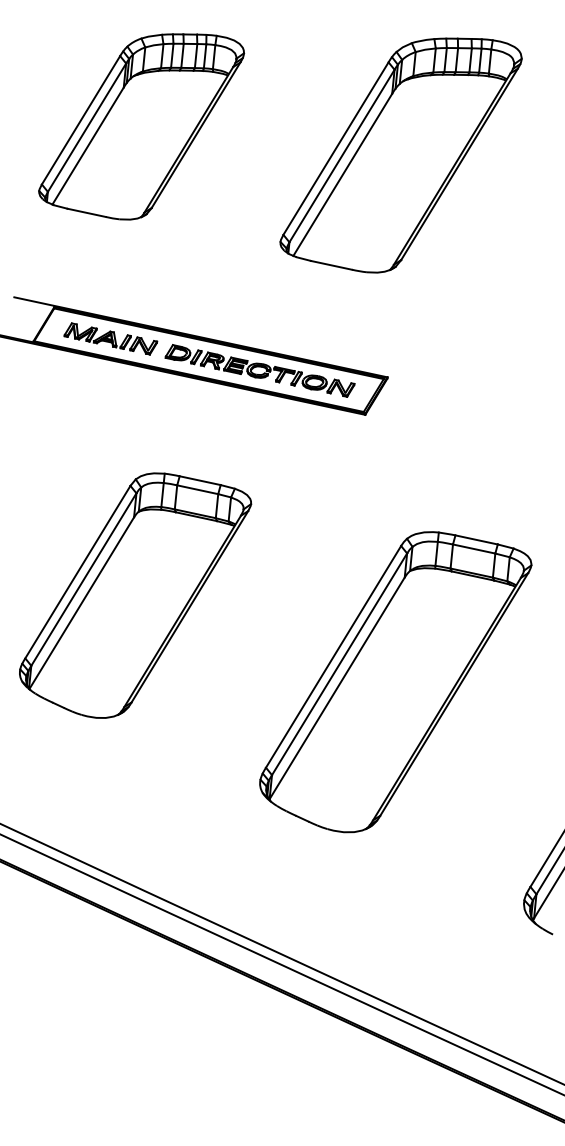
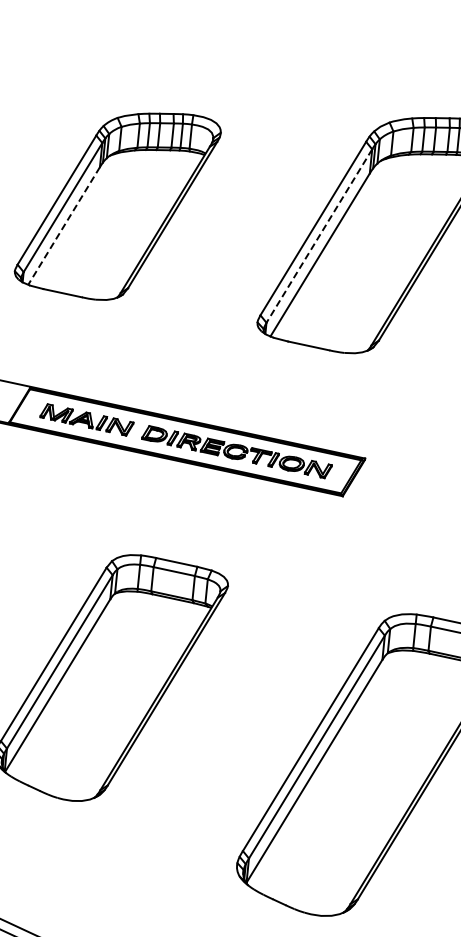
line: (88, 146) -> (64, 226), solid -> dashed
line: (341, 156) -> (318, 236), solid -> dashed

